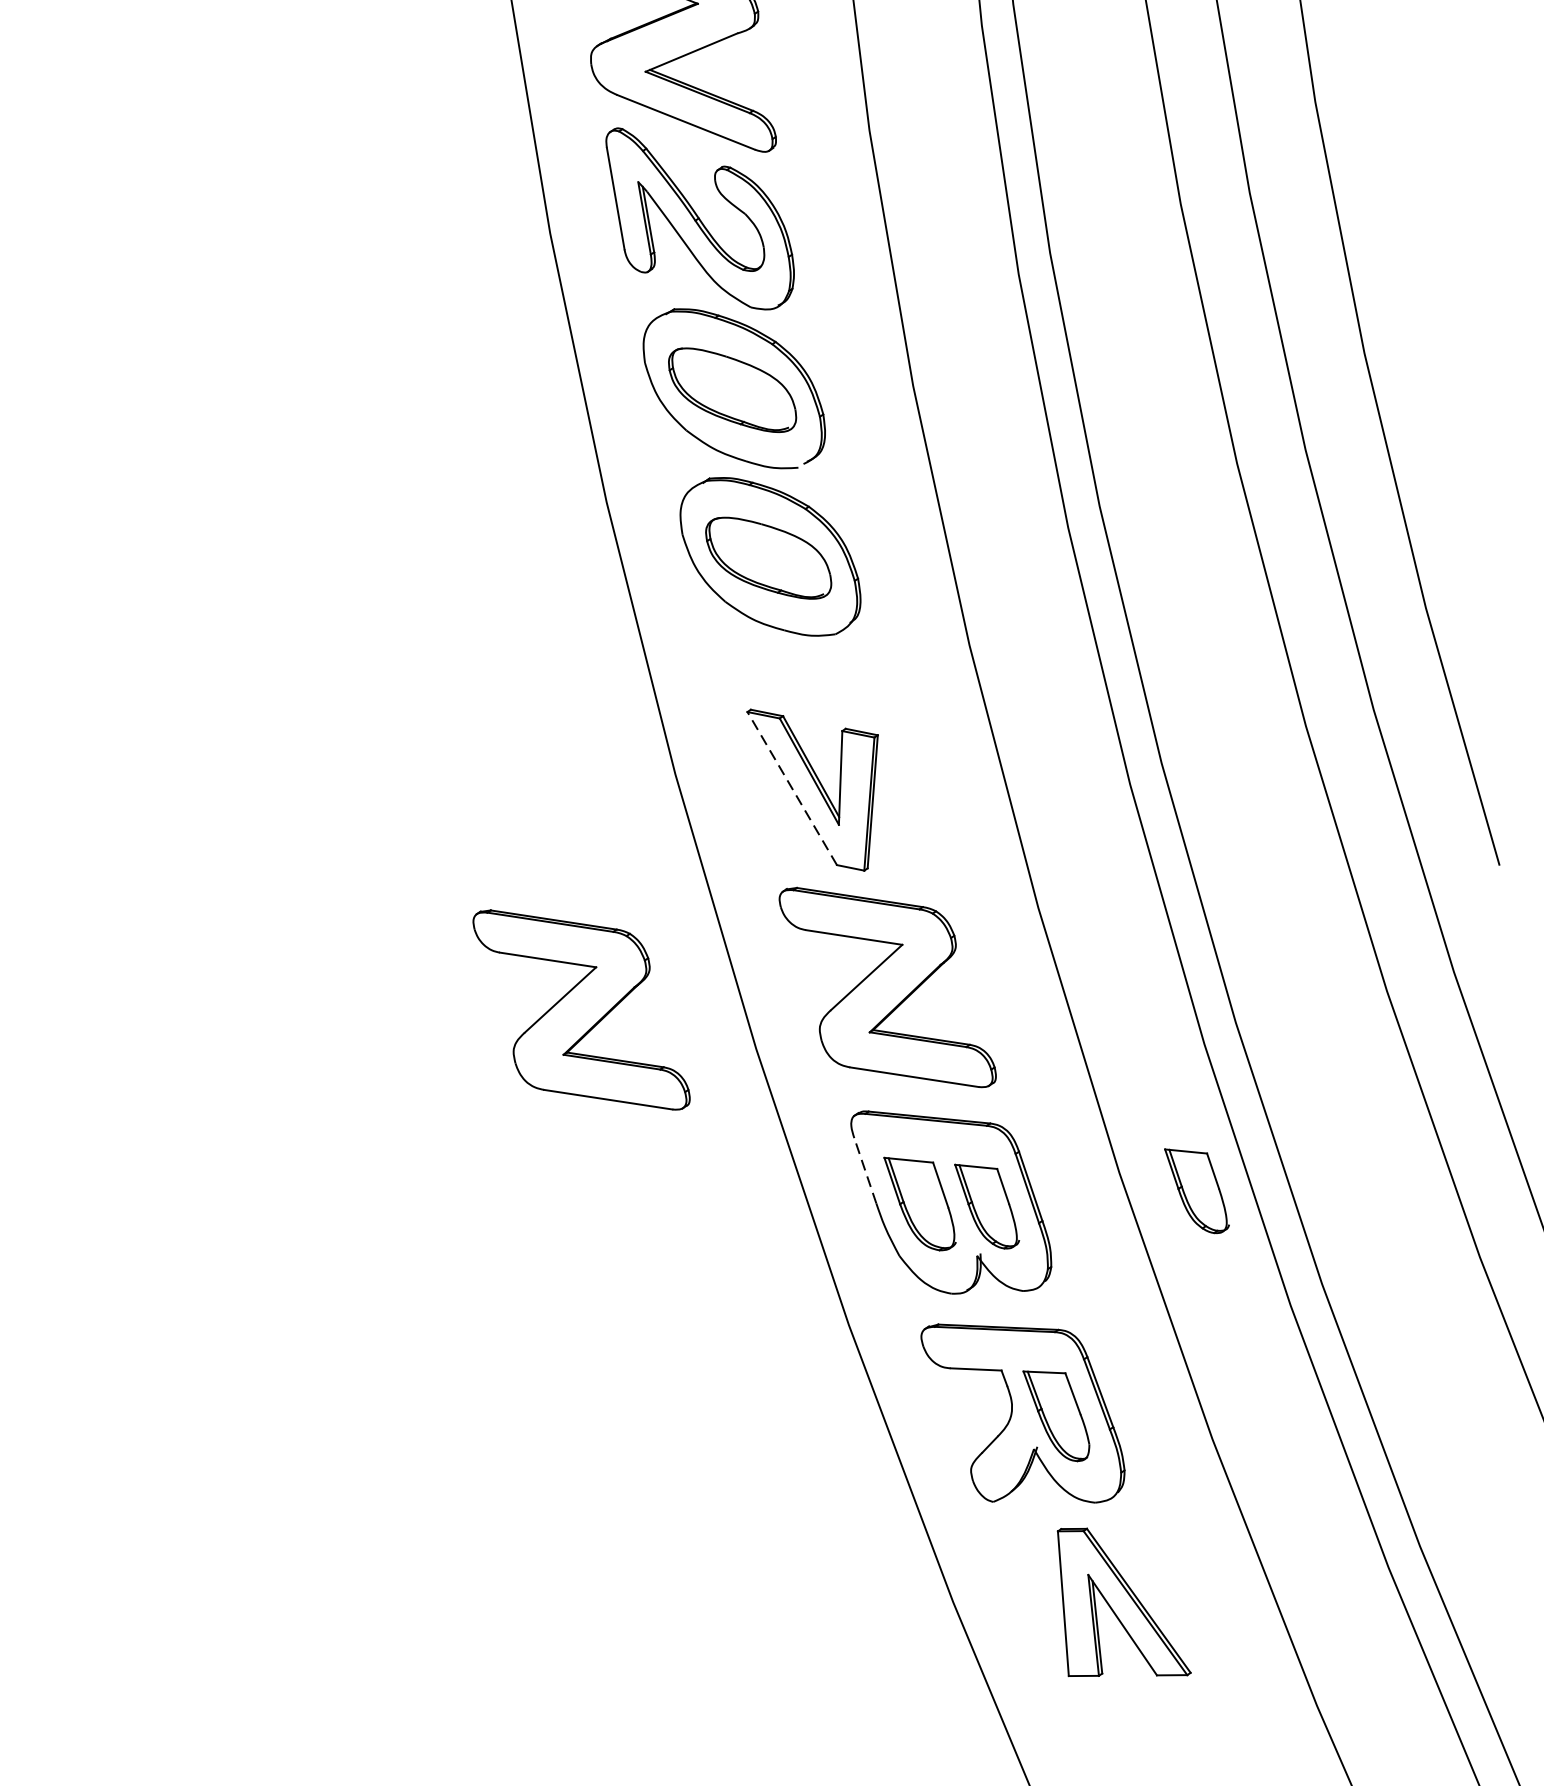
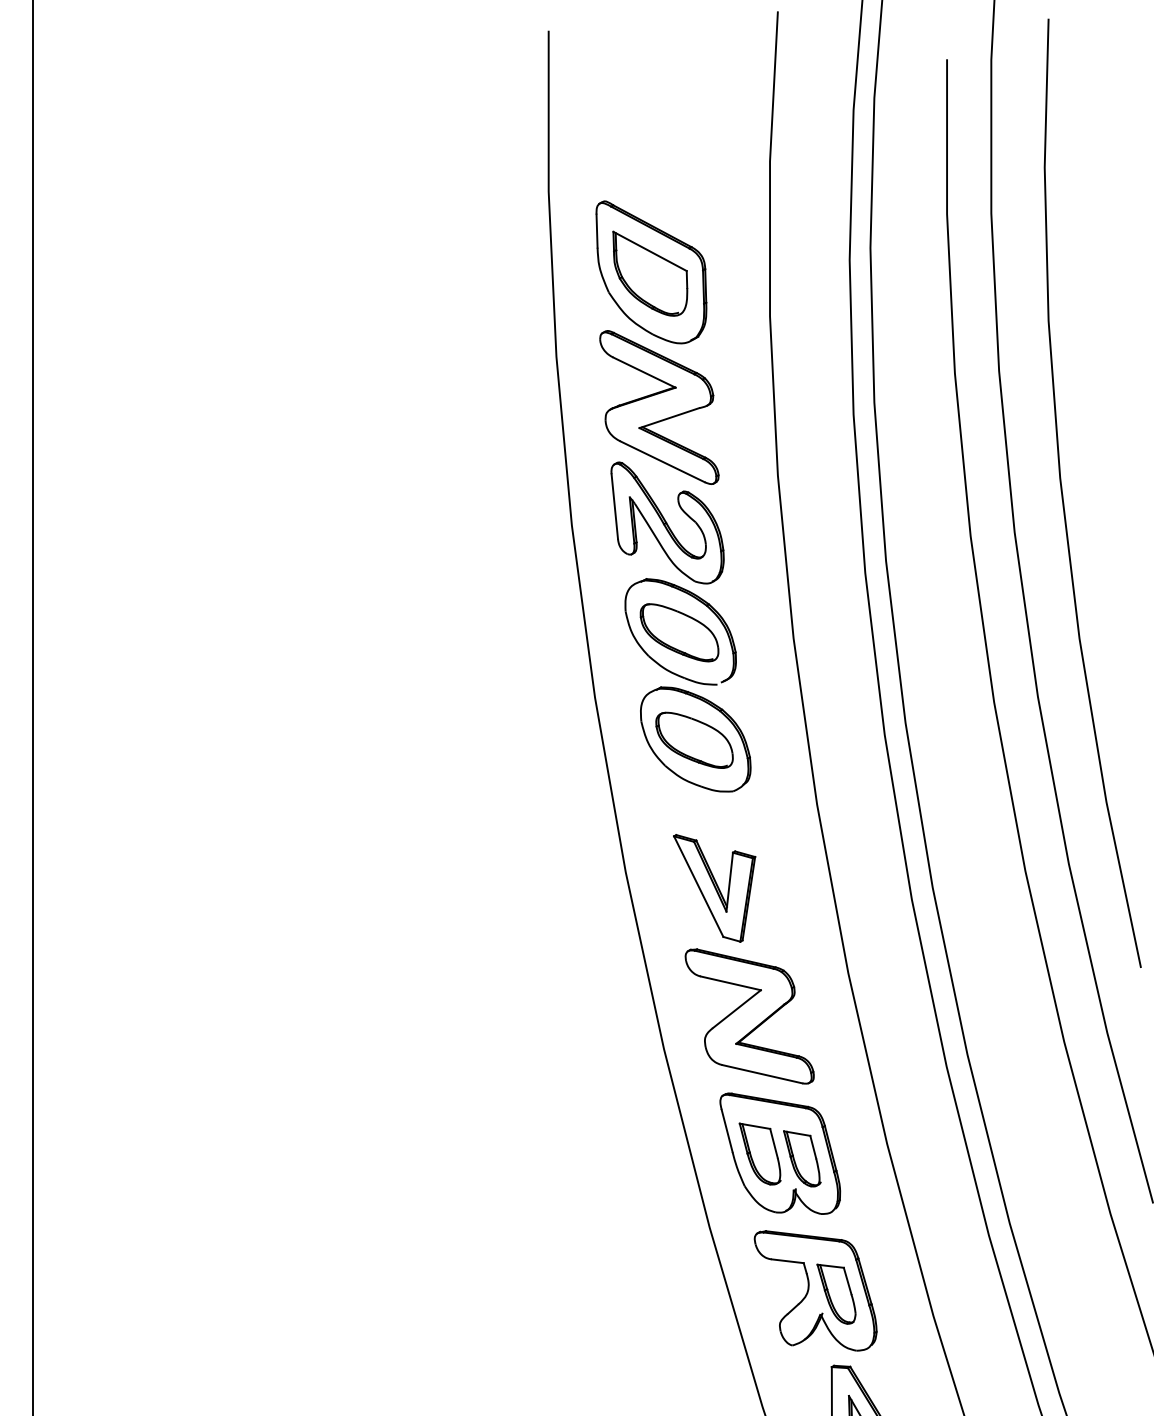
line: (791, 788) -> (698, 886), dashed -> solid
part: (581, 1010) -> (555, 1016), removed
line: (865, 1170) -> (727, 1130), dashed -> solid
part: (1197, 1190) -> (935, 1158), removed

